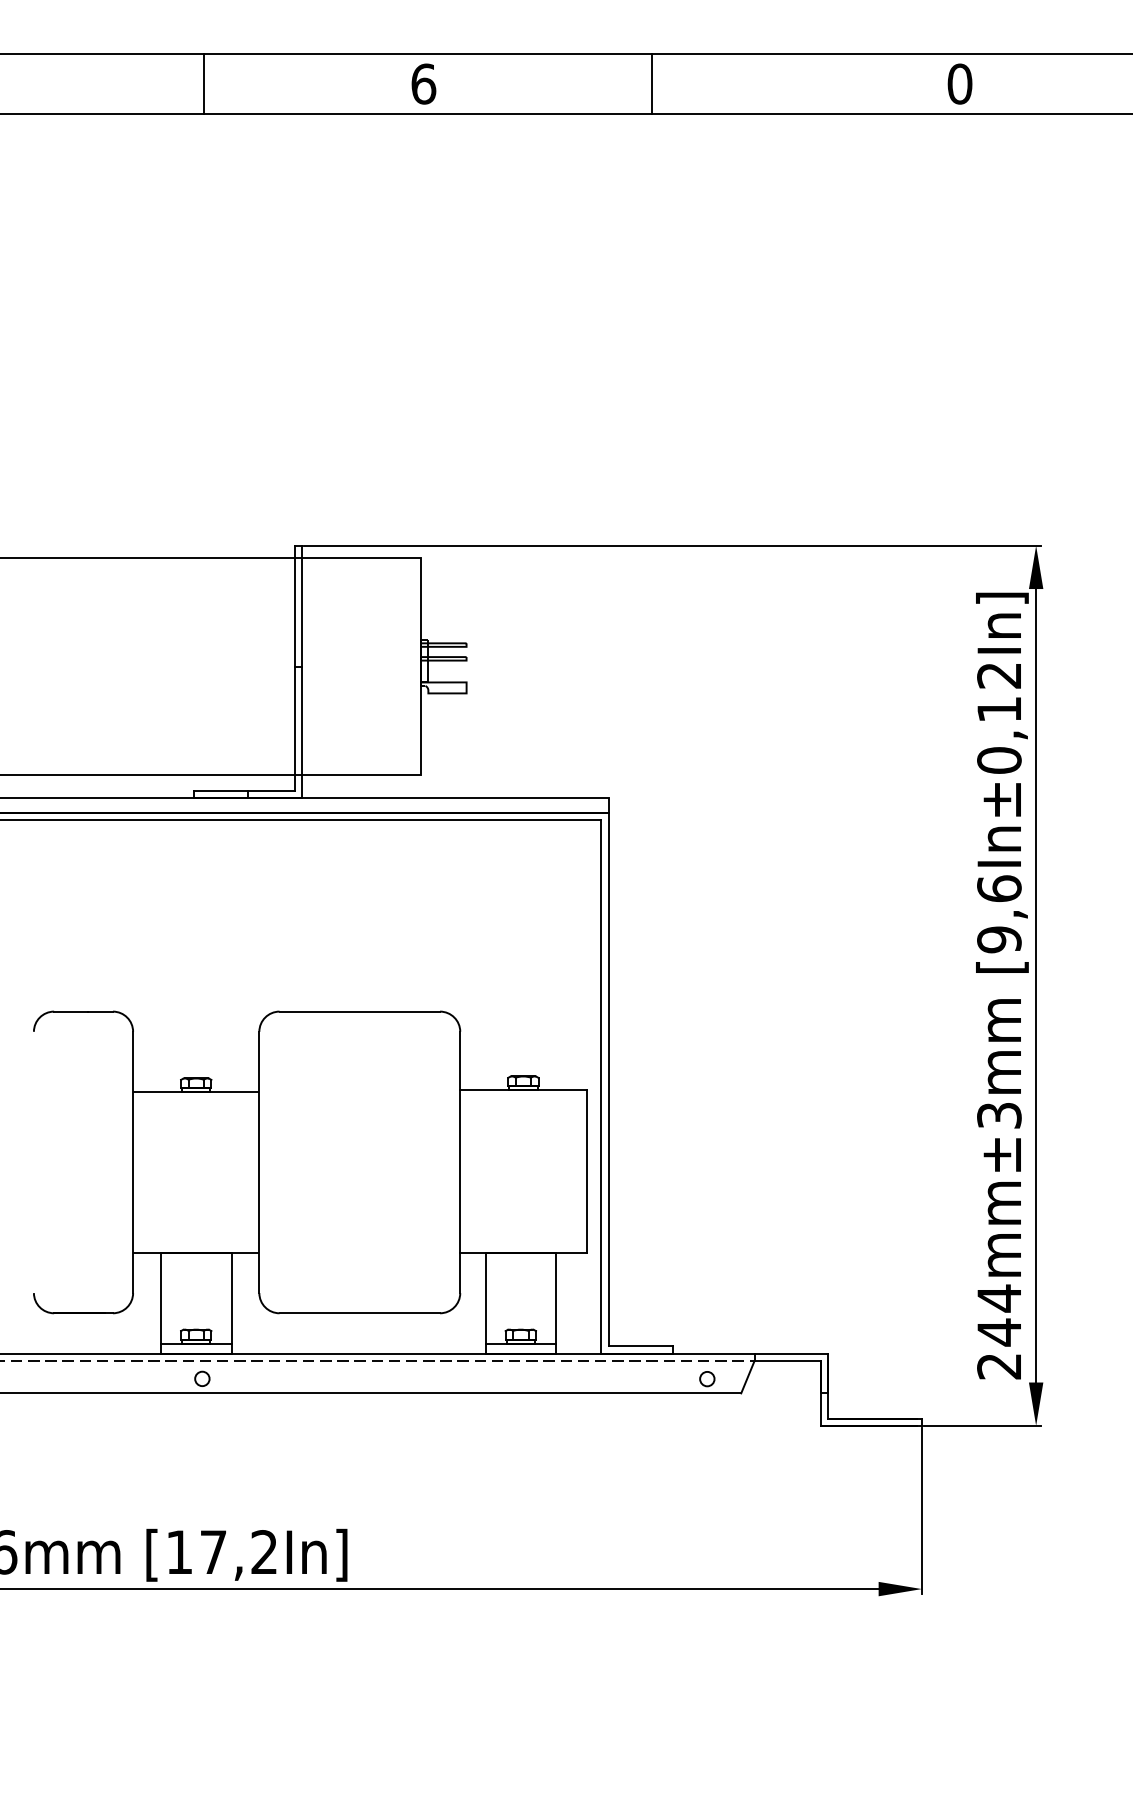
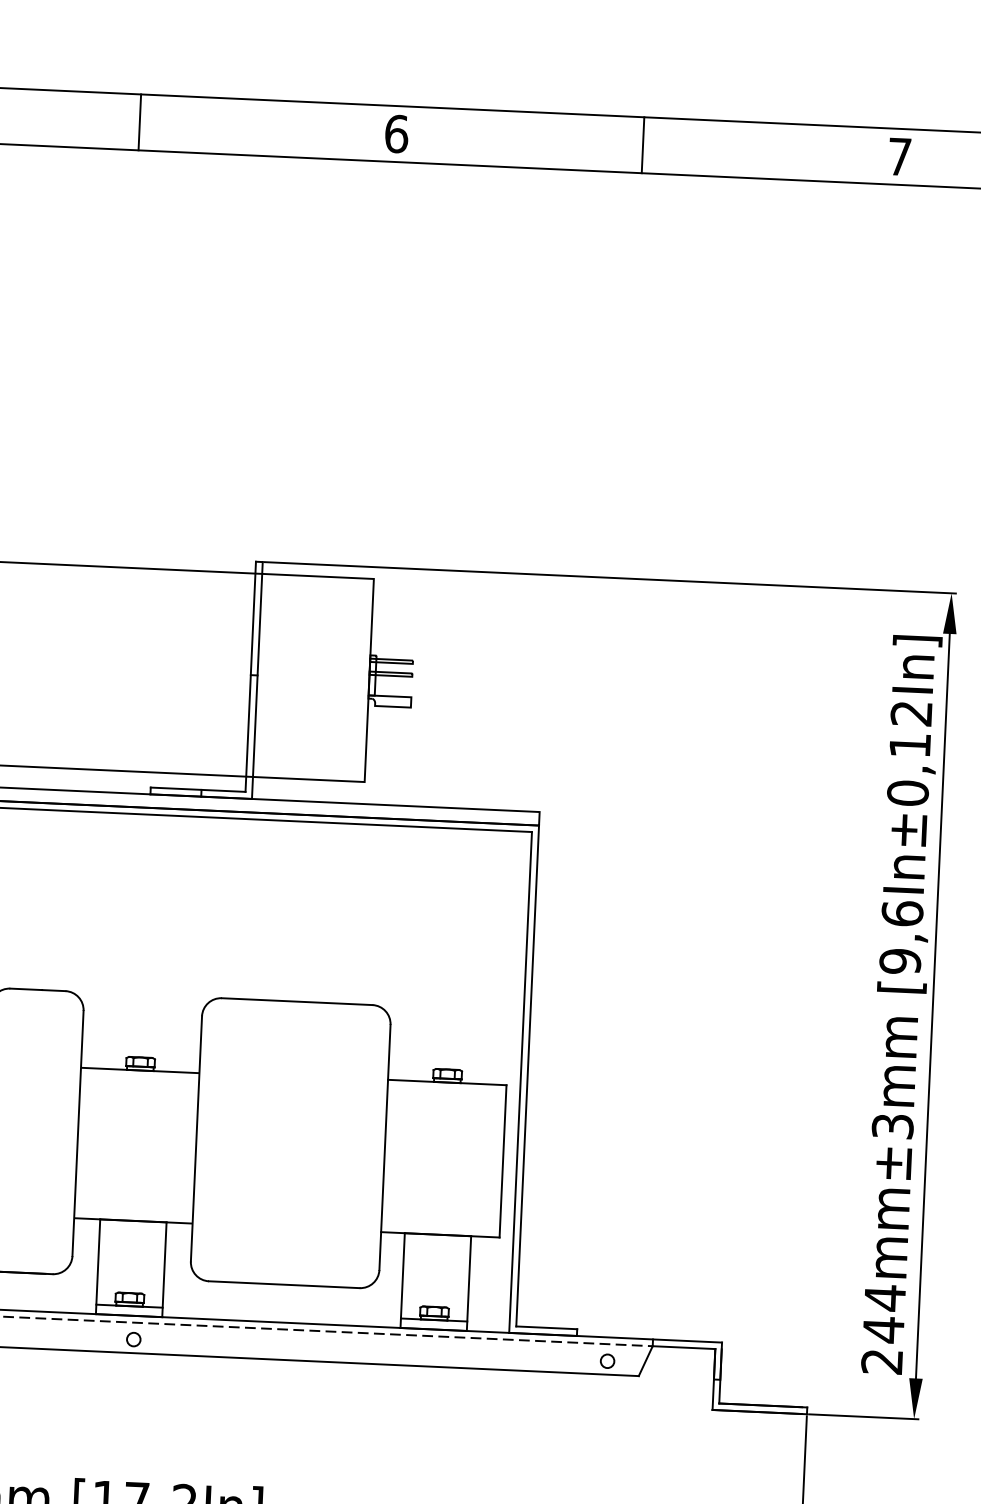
line: (204, 83) -> (140, 121), moved
line: (652, 83) -> (643, 144), moved
text: (959, 83) -> (899, 156), 0 -> 7

